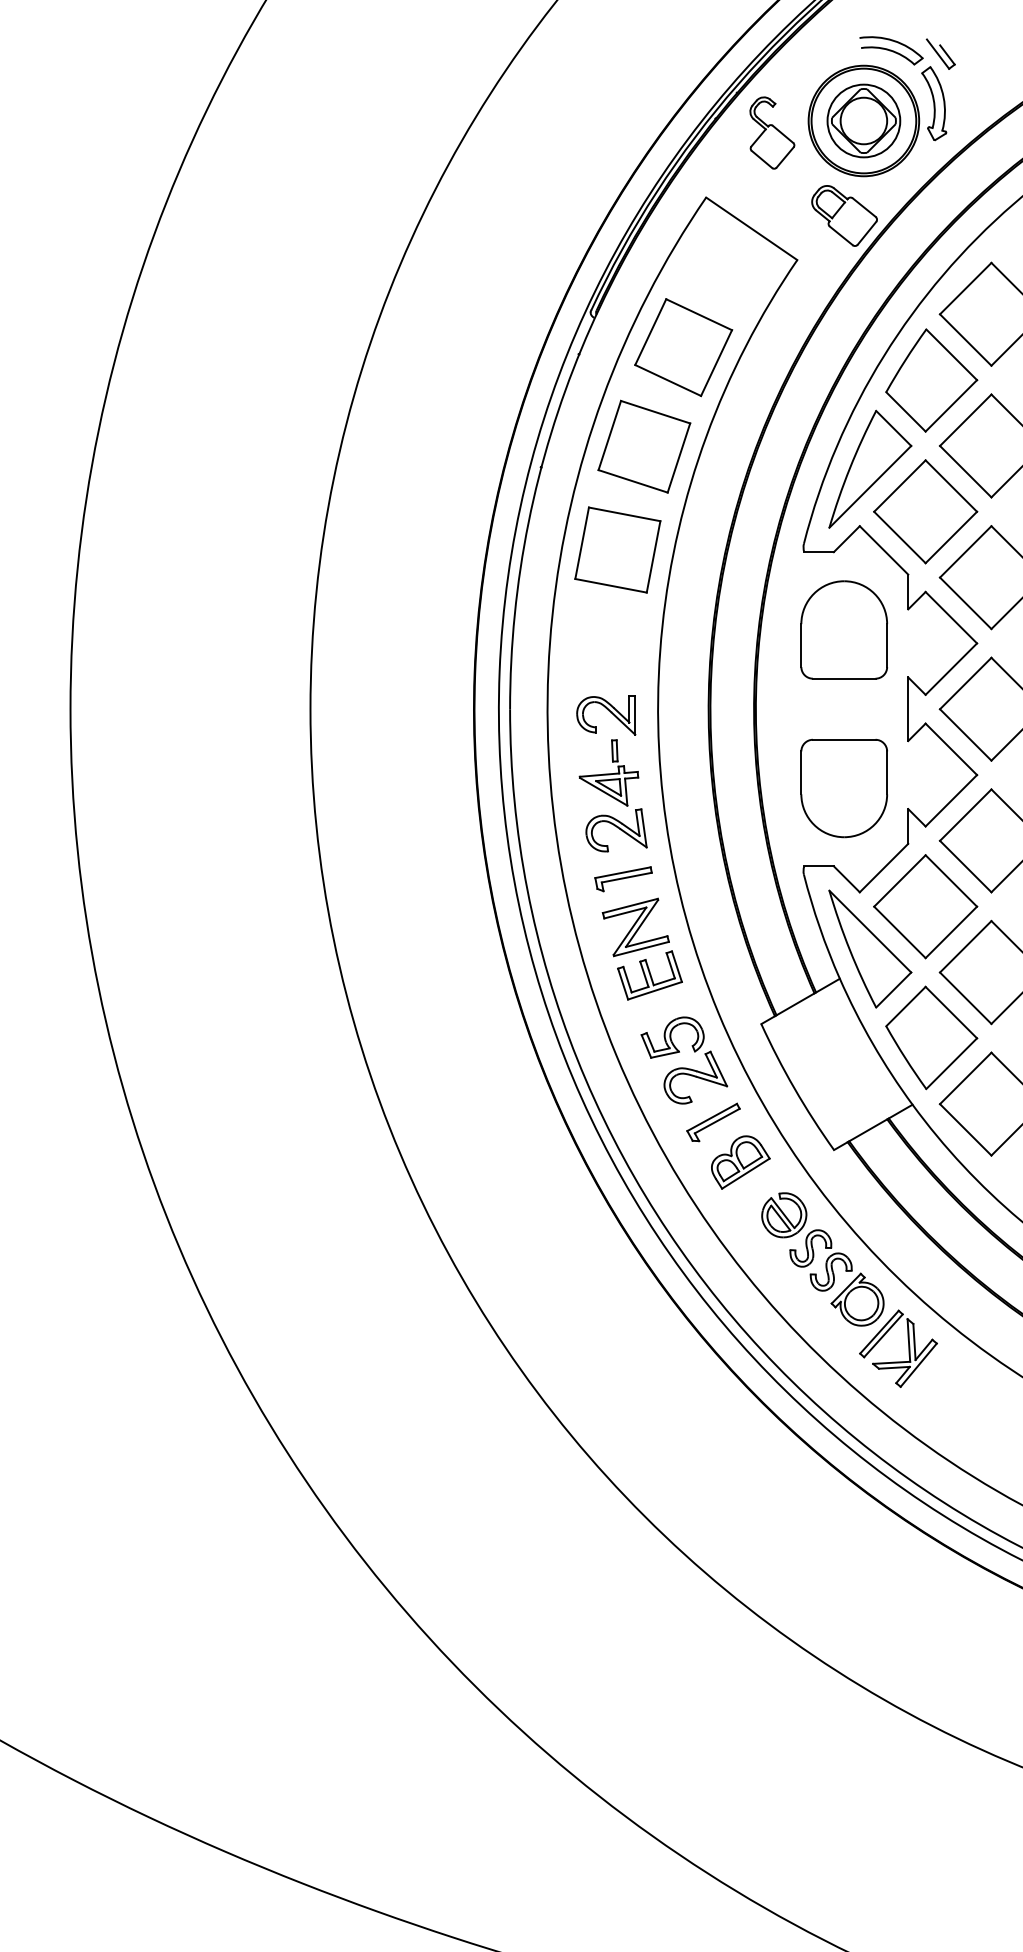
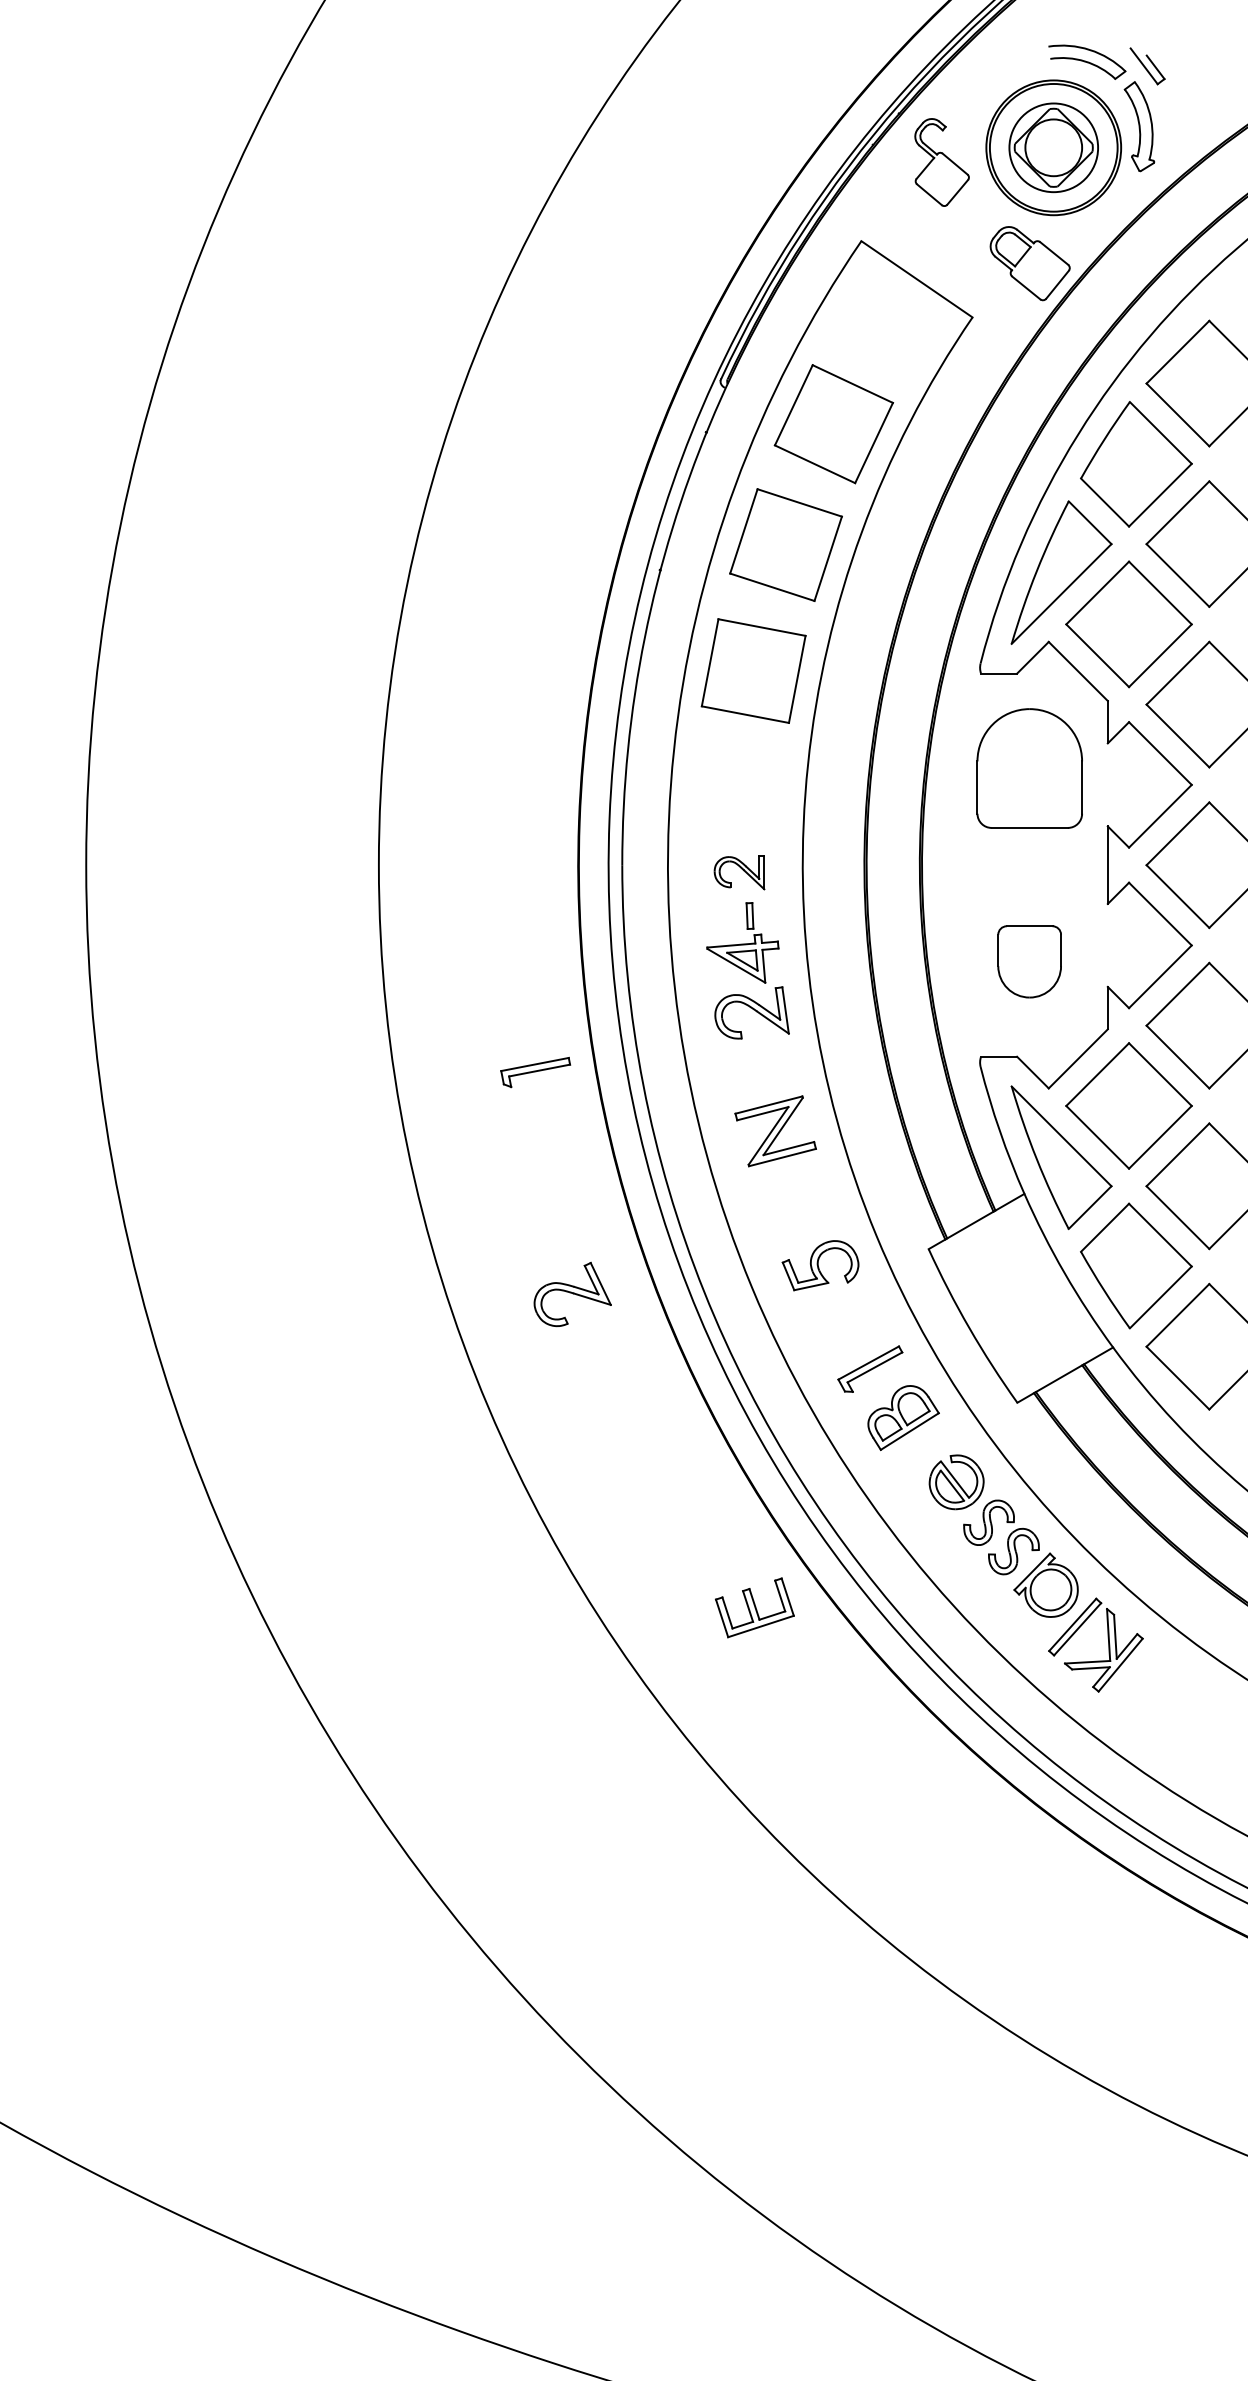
part: (606, 715) -> (739, 872), size x0.7
part: (844, 788) -> (1029, 961), size x0.6
part: (623, 879) -> (535, 1072), moved
part: (649, 975) -> (754, 1607), moved
part: (695, 1077) -> (572, 1294), moved

